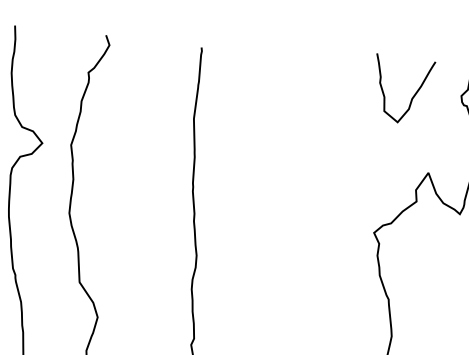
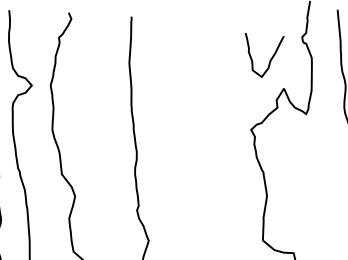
curve: (412, 94) -> (270, 58), moved

